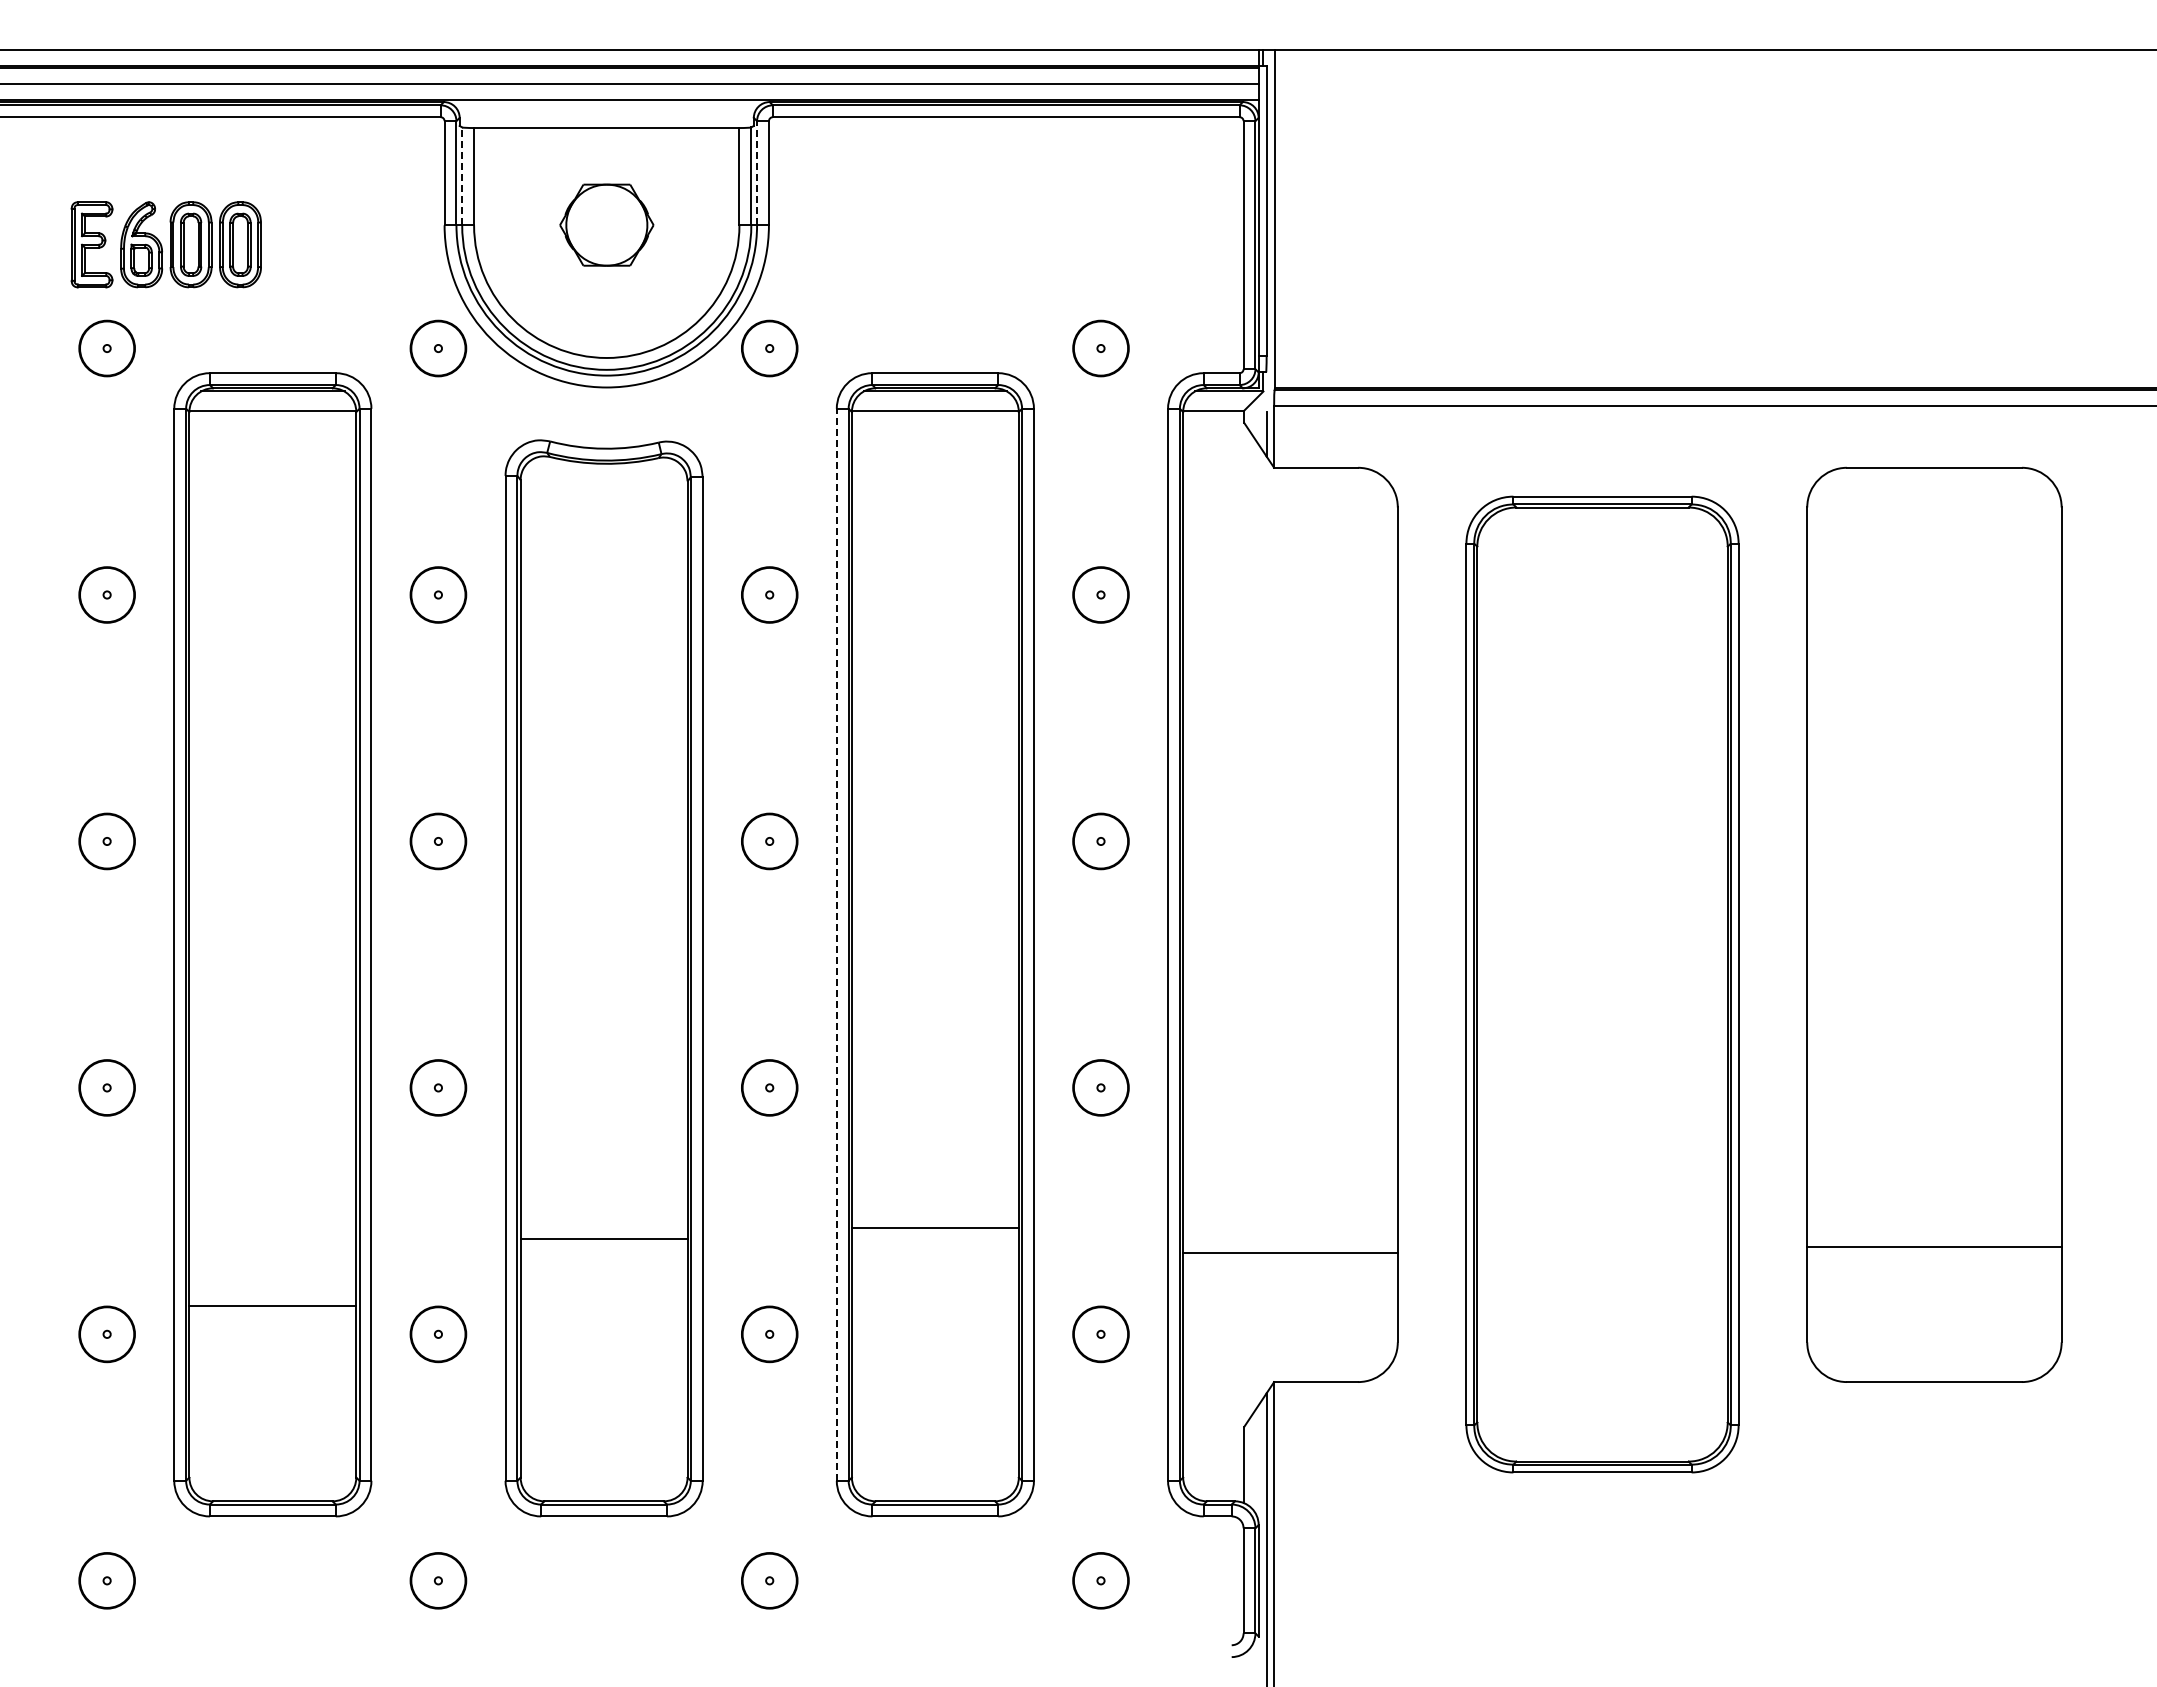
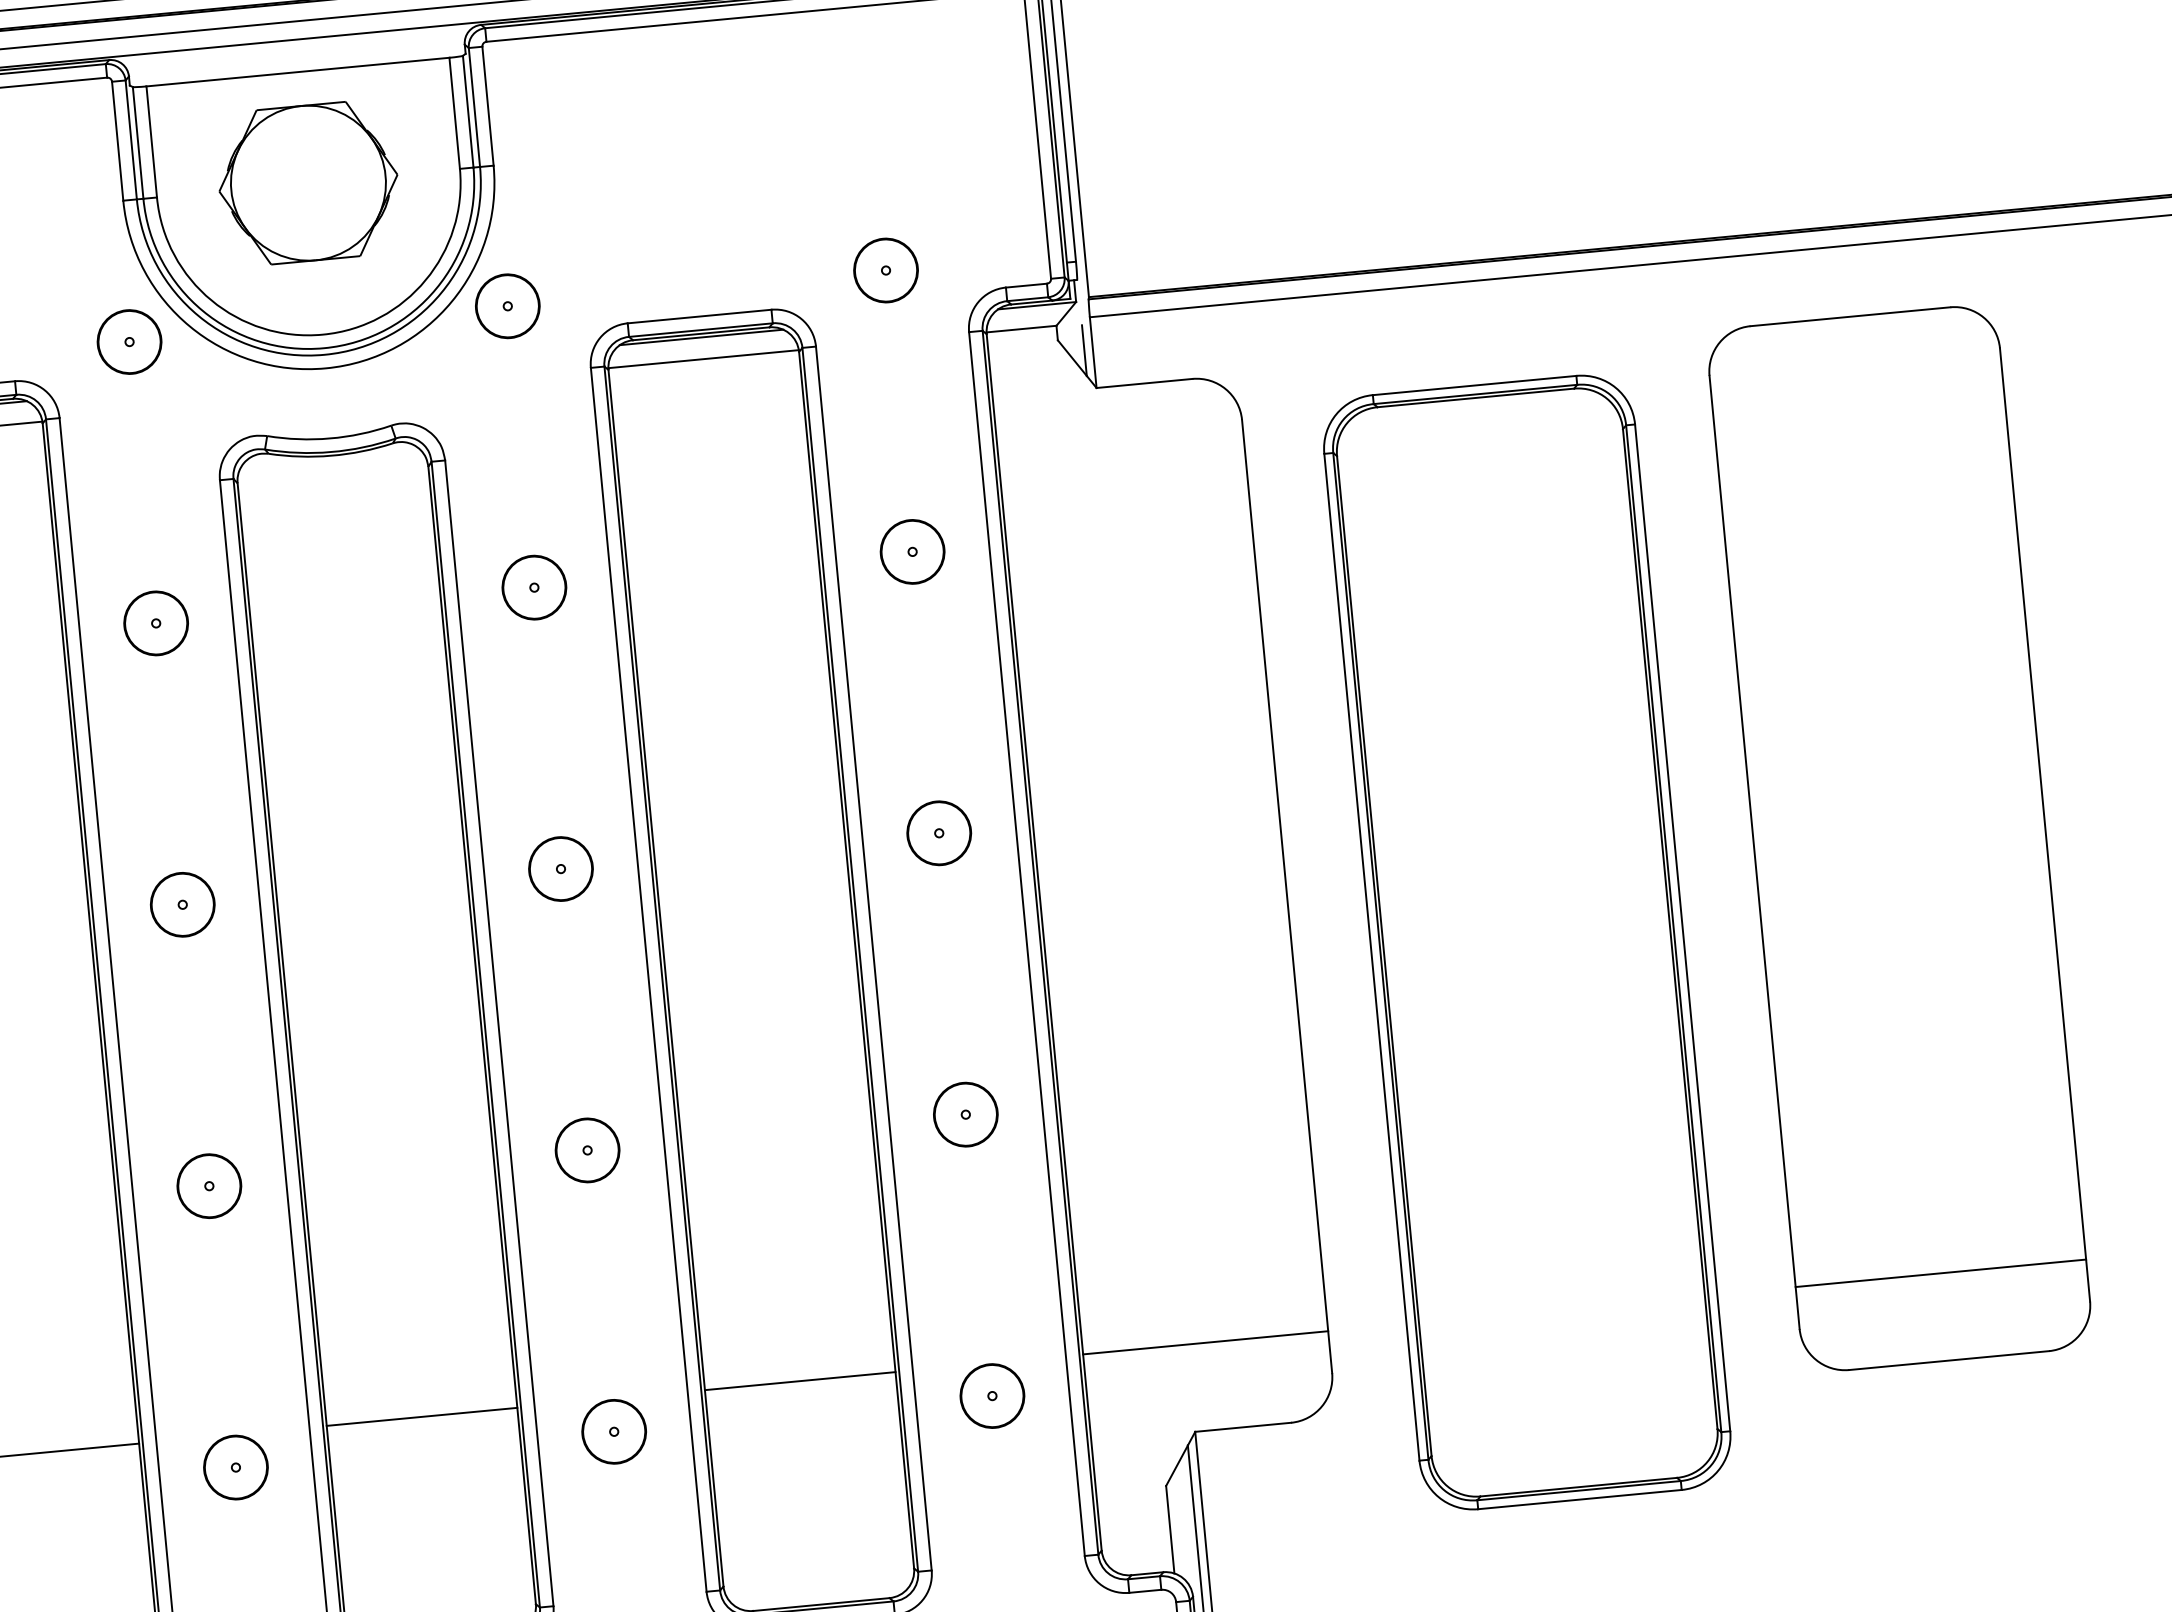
line: (757, 172) -> (474, 106), dashed -> solid
line: (462, 176) -> (138, 143), dashed -> solid
part: (606, 224) -> (308, 182), size x1.67
line: (836, 944) -> (648, 979), dashed -> solid
line: (934, 1227) -> (799, 1381), moved
line: (603, 1238) -> (421, 1416), moved
line: (1934, 1246) -> (1940, 1273), moved
line: (1290, 1252) -> (1205, 1342), moved

